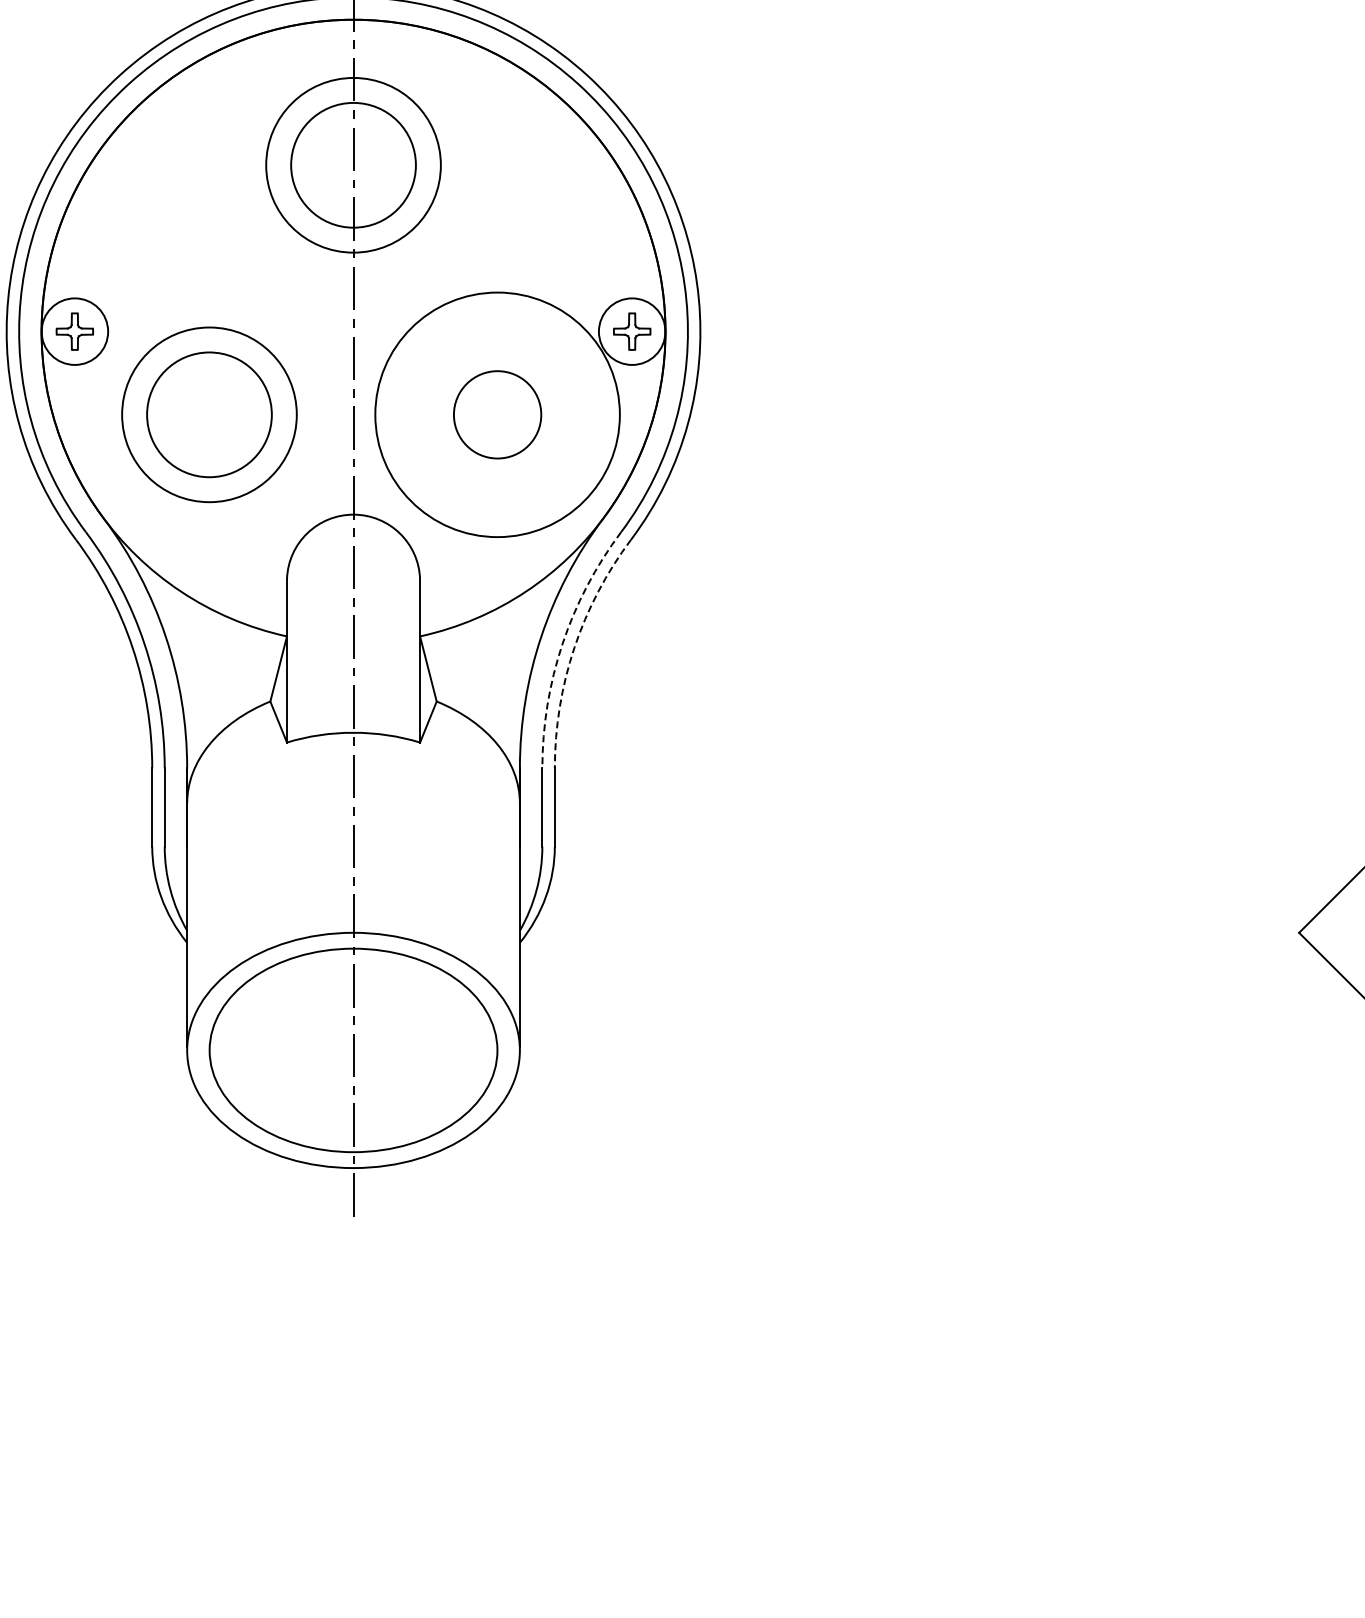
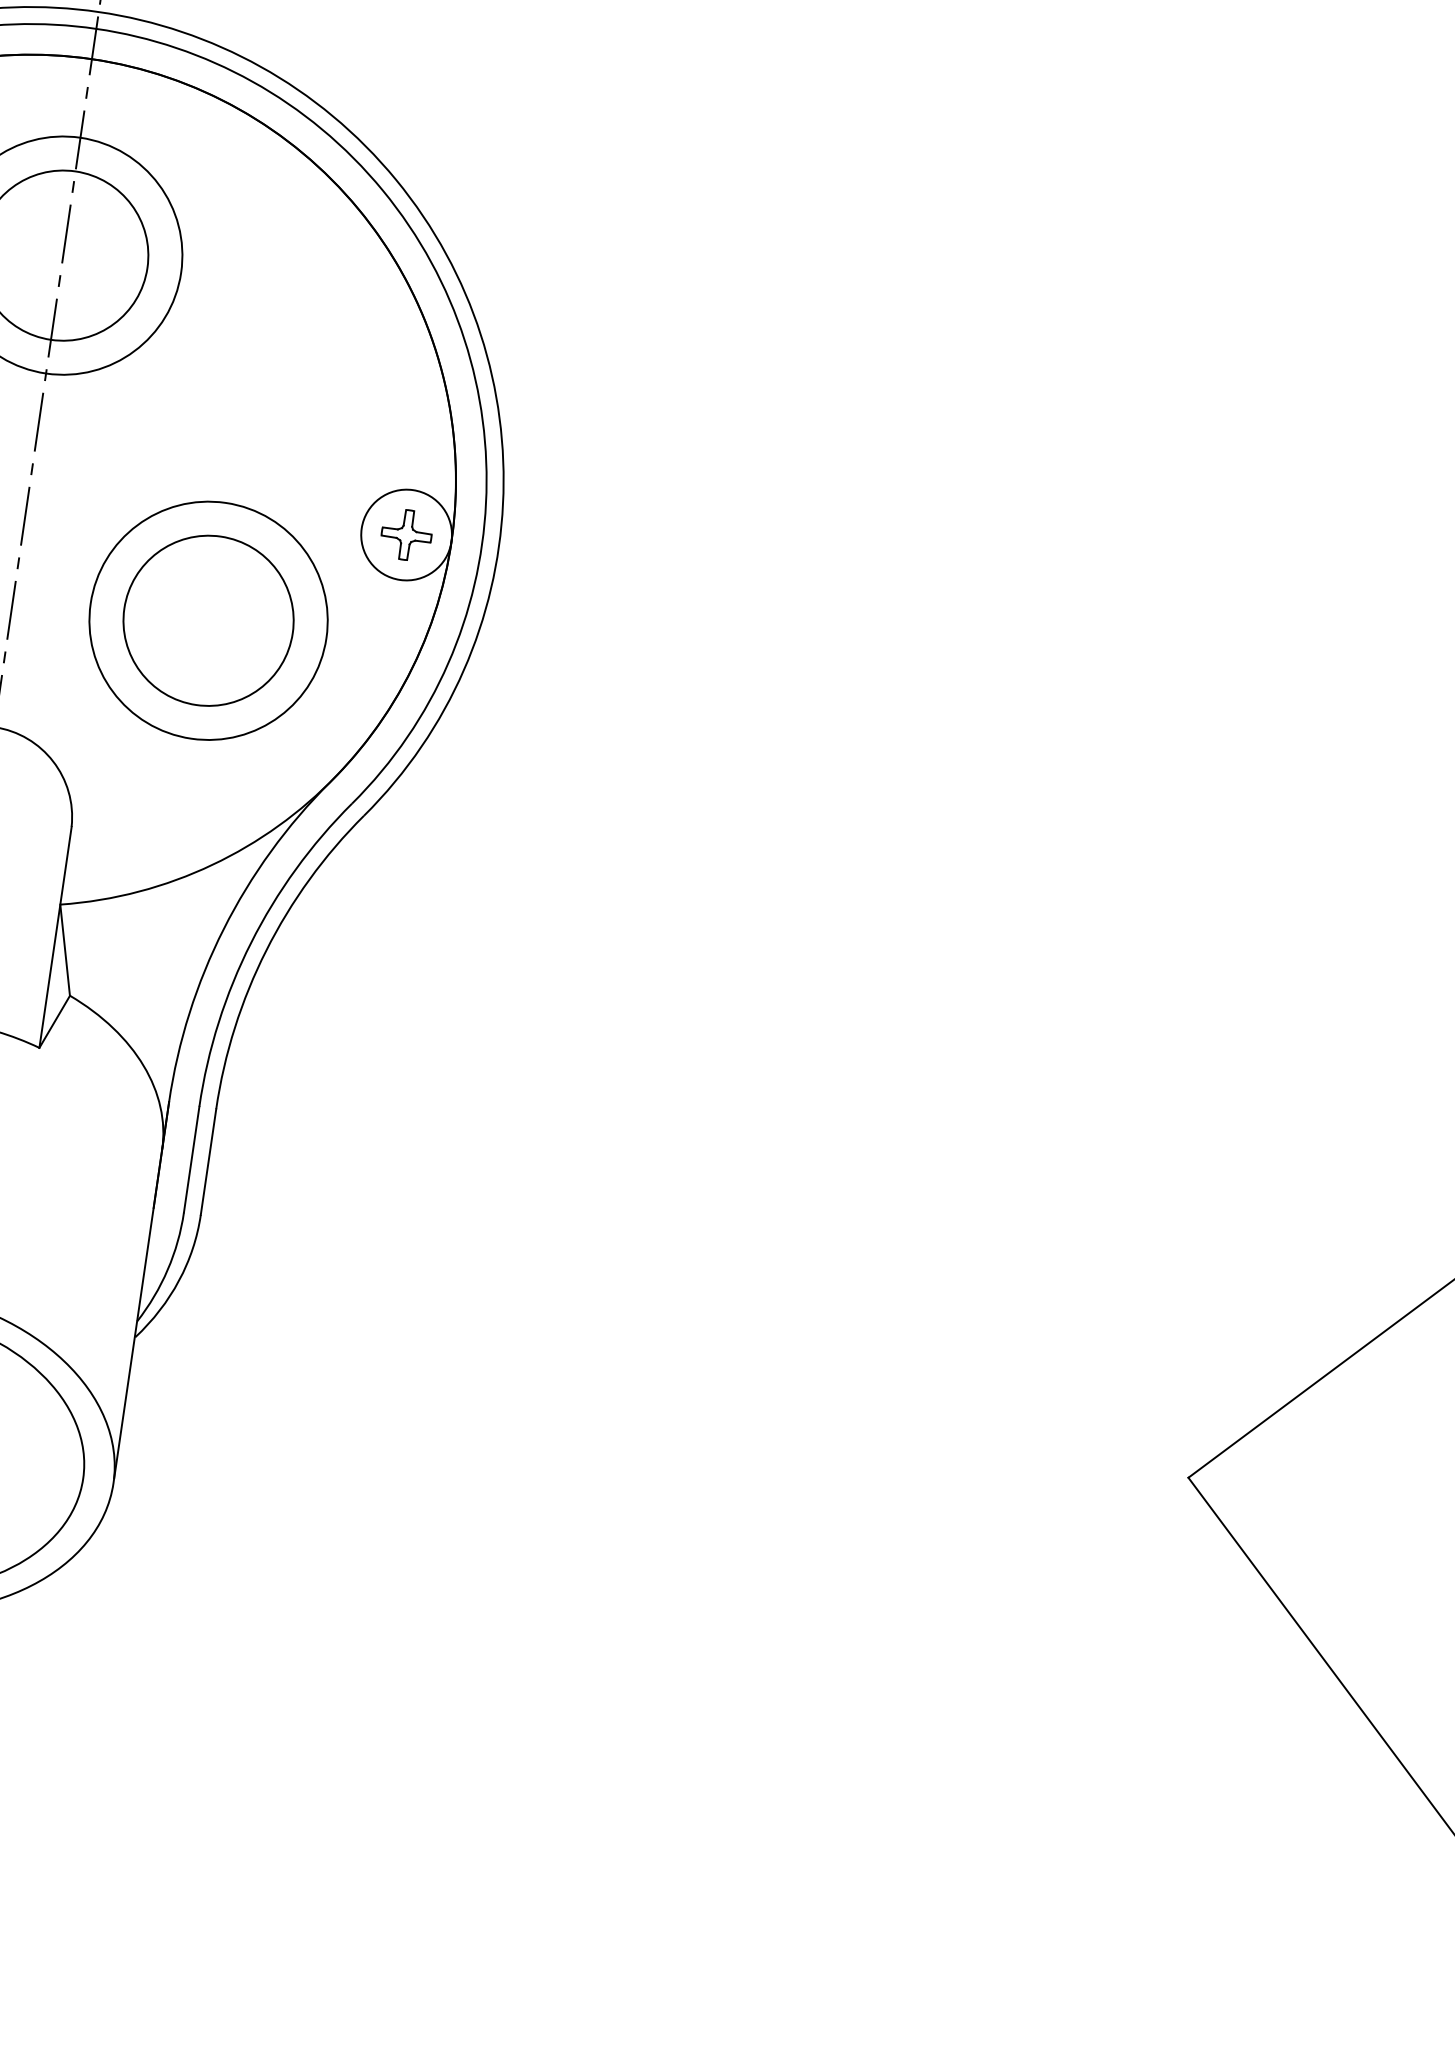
circle: (497, 414) -> (208, 620), size x0.71
circle: (497, 414) -> (208, 620), size x1.43
arc: (562, 643) -> (251, 942), dashed -> solid
arc: (574, 647) -> (266, 949), dashed -> solid

